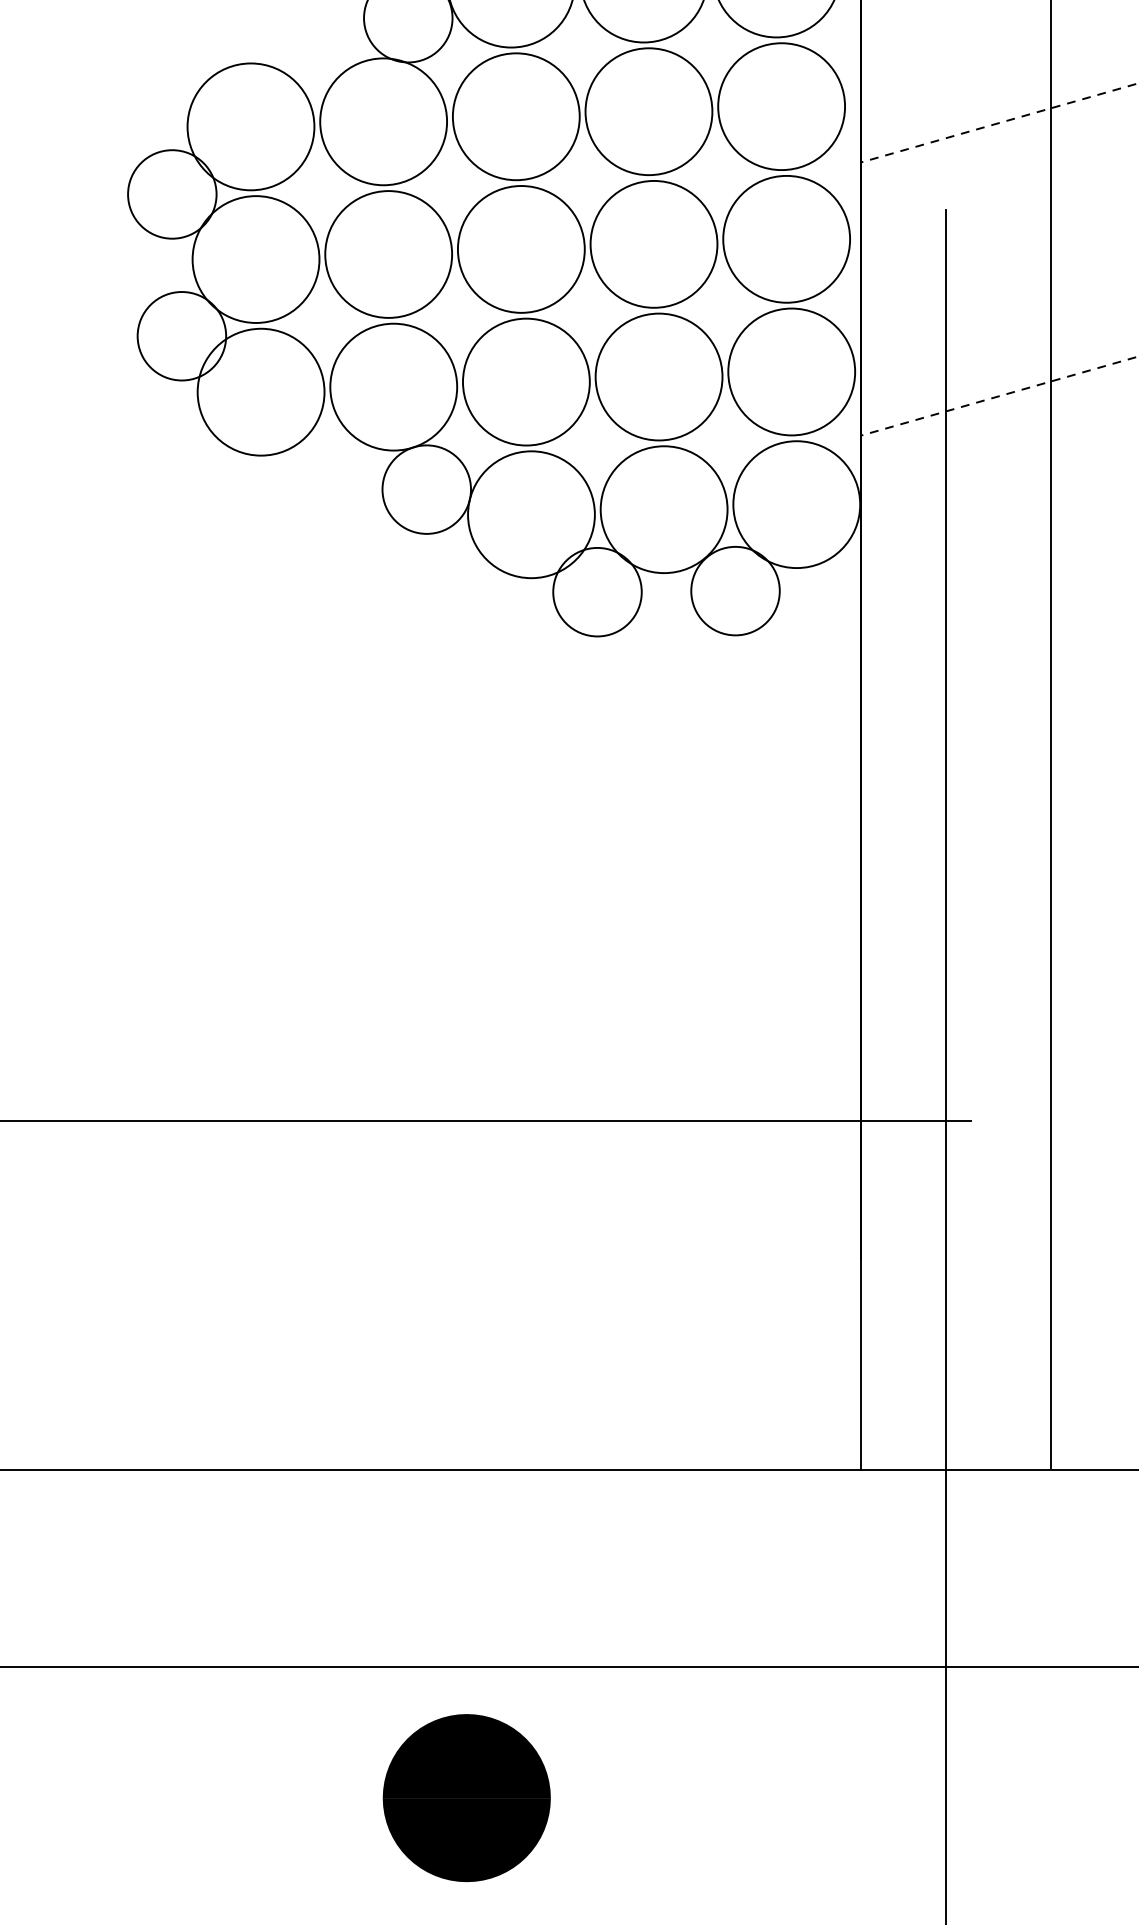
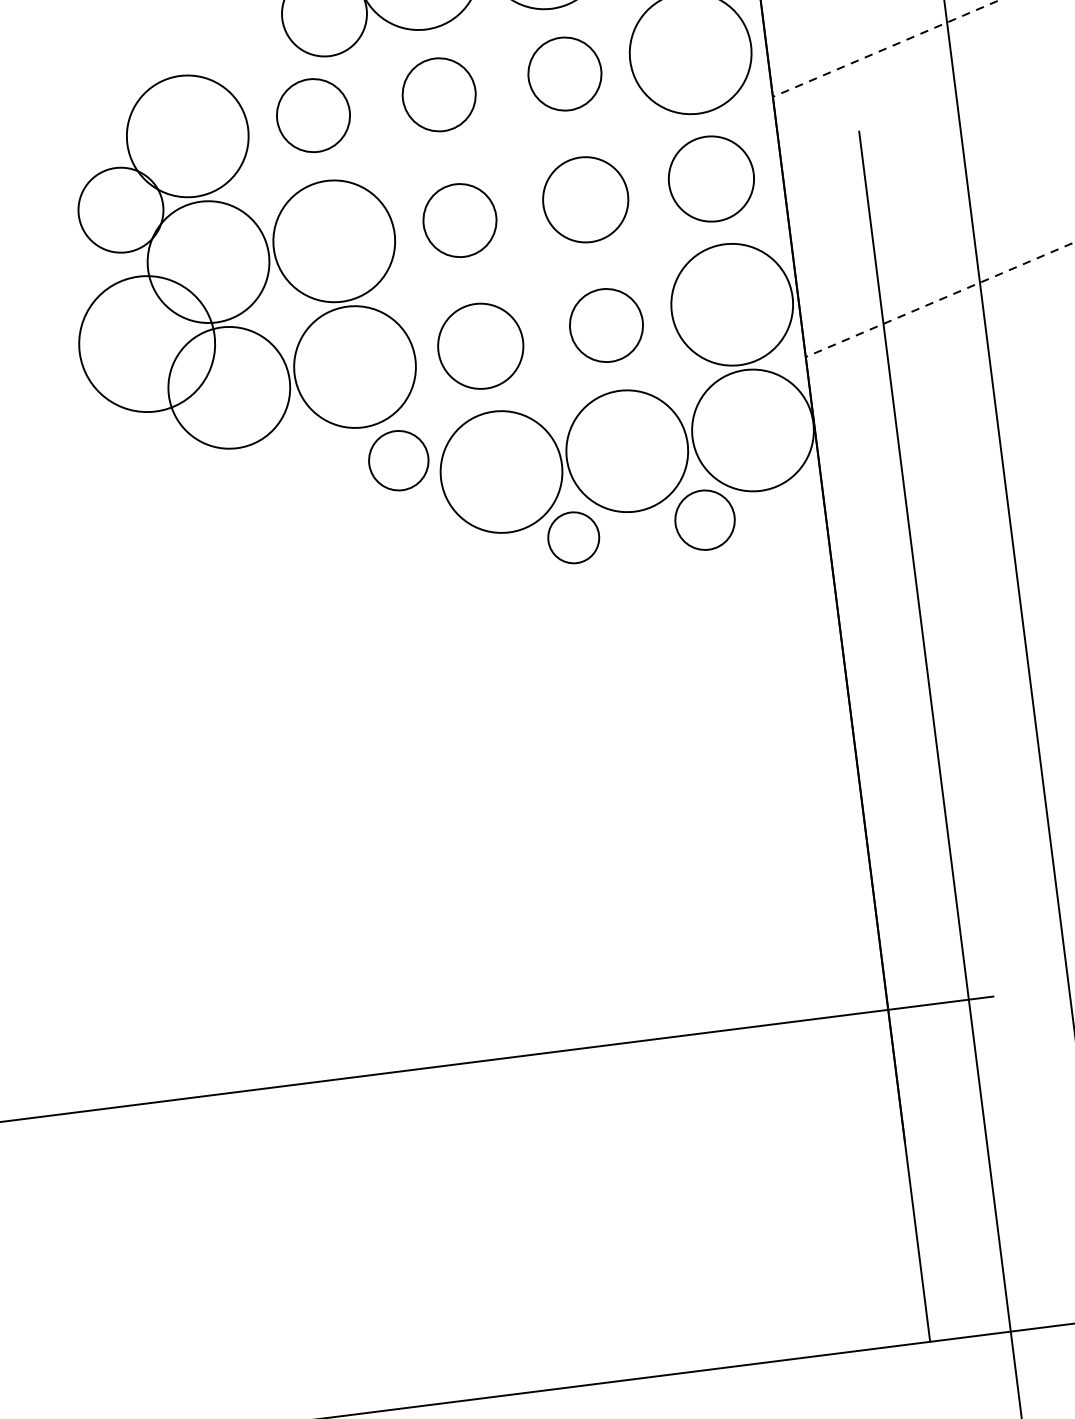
circle: (648, 111) -> (564, 73), size x0.6
circle: (515, 116) -> (438, 94), size x0.6
circle: (383, 121) -> (313, 115), size x0.6
circle: (786, 238) -> (711, 178), size x0.7
circle: (653, 243) -> (585, 199), size x0.7
circle: (520, 249) -> (459, 220), size x0.6
circle: (181, 336) -> (146, 344), size x1.6
circle: (658, 376) -> (605, 325), size x0.6
circle: (525, 381) -> (479, 345), size x0.7
circle: (426, 489) -> (398, 460), size x0.7
circle: (735, 590) -> (704, 519), size x0.7
circle: (597, 591) -> (573, 537), size x0.6

